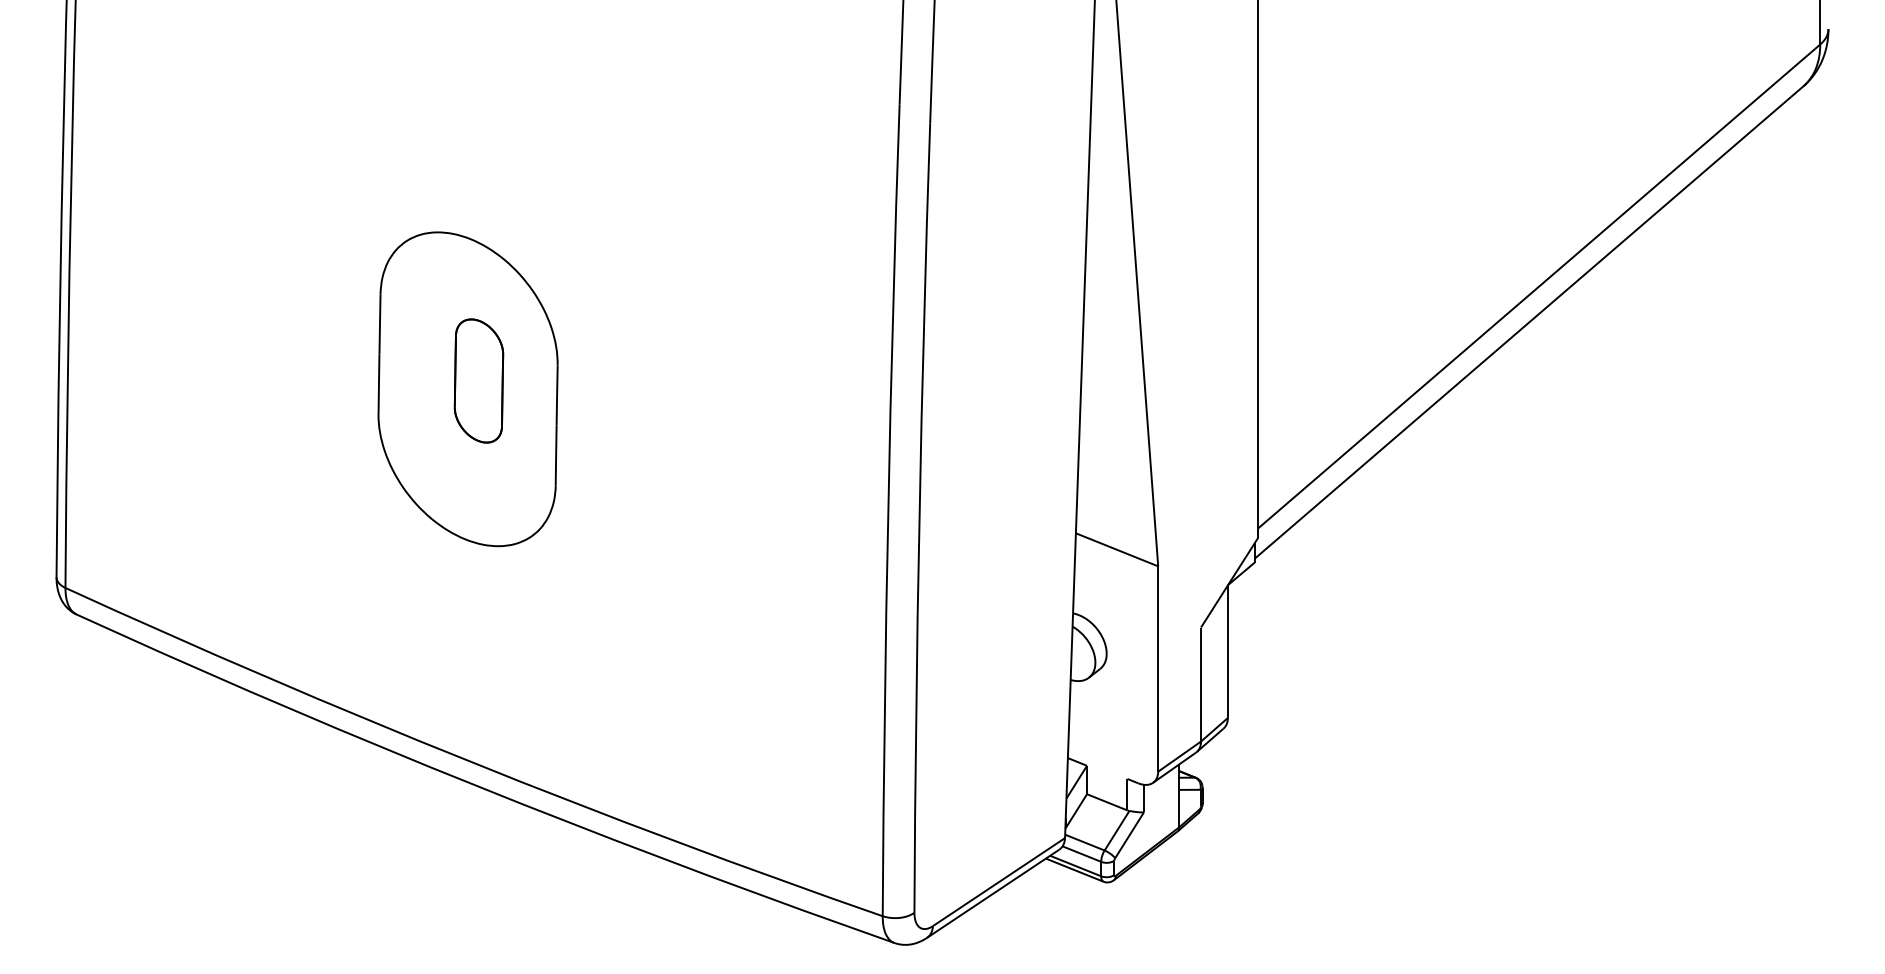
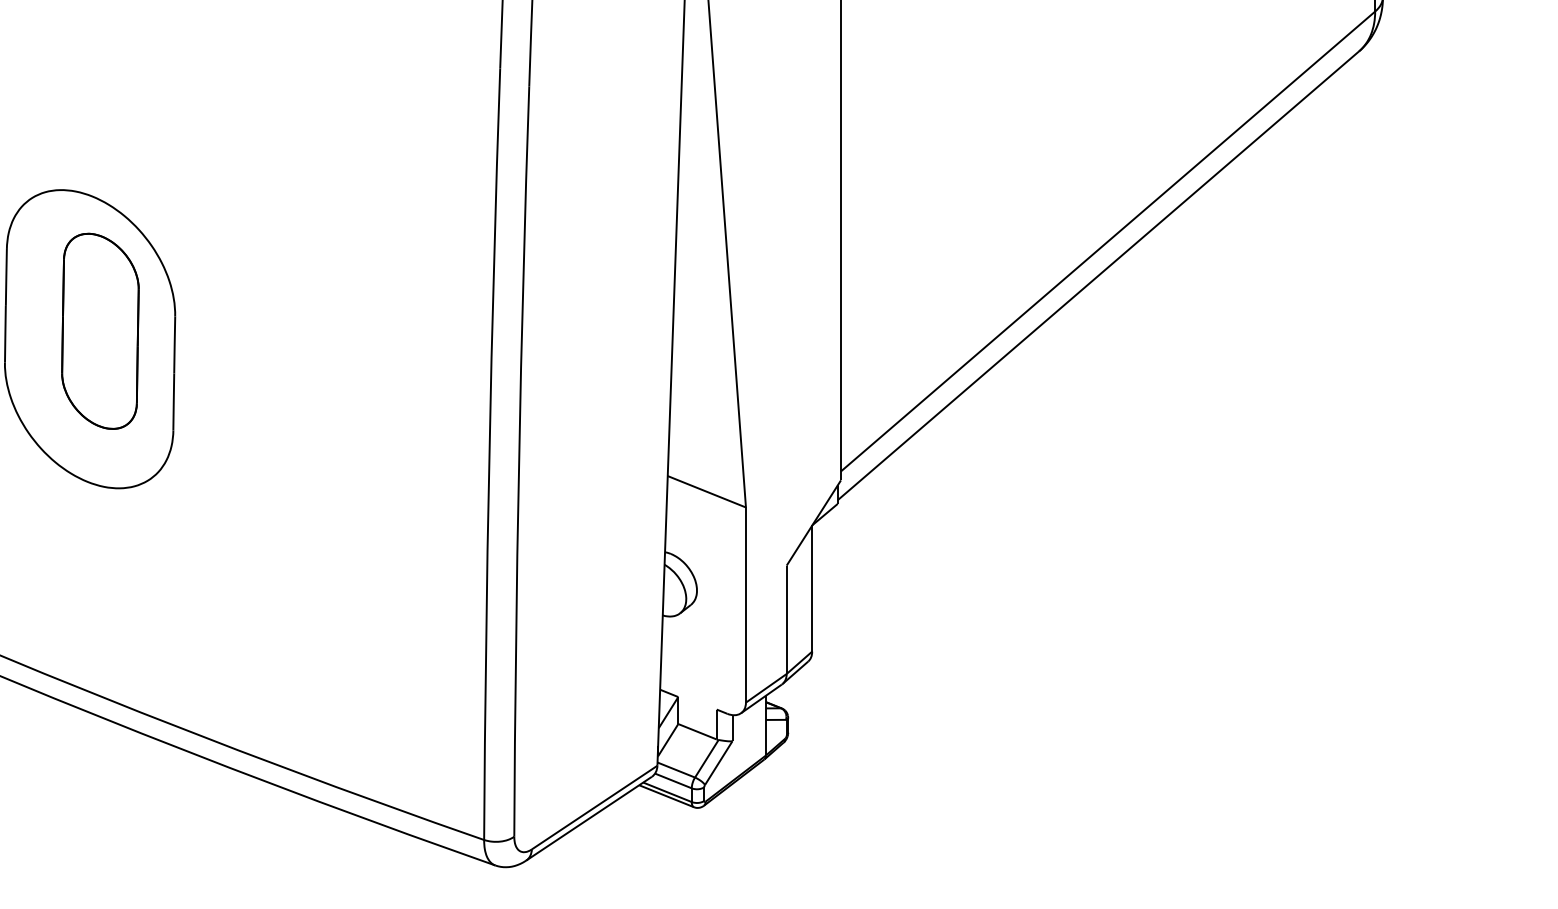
part: (478, 380) -> (99, 330), size x1.67

